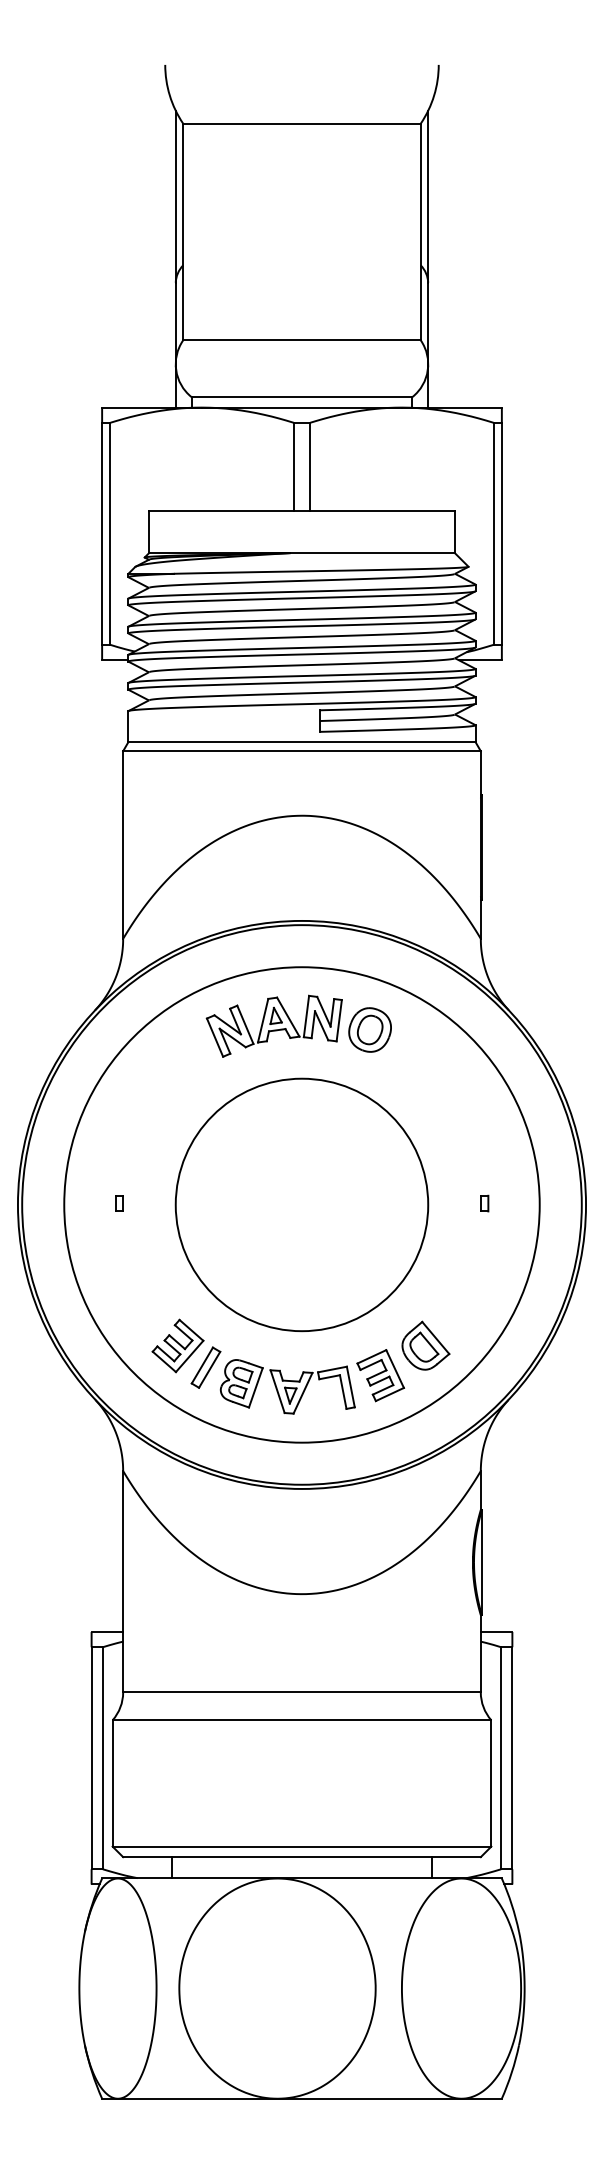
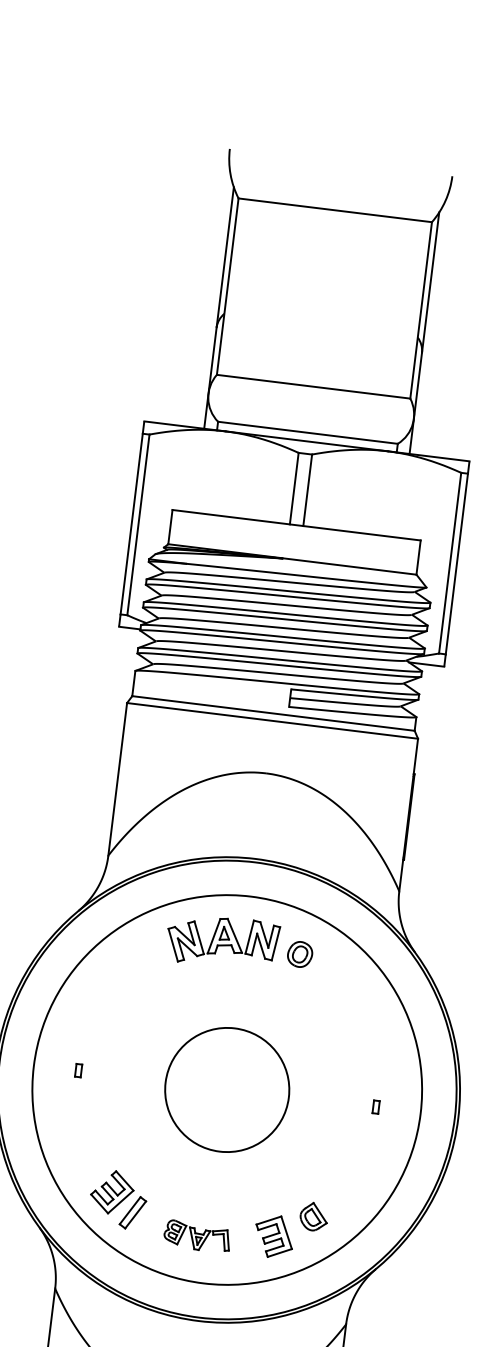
part: (369, 1029) -> (299, 954), size x0.7
circle: (301, 1204) -> (226, 1089), size x0.6
part: (425, 1345) -> (313, 1216), size x0.7
part: (287, 1386) -> (197, 1236), size x0.6

